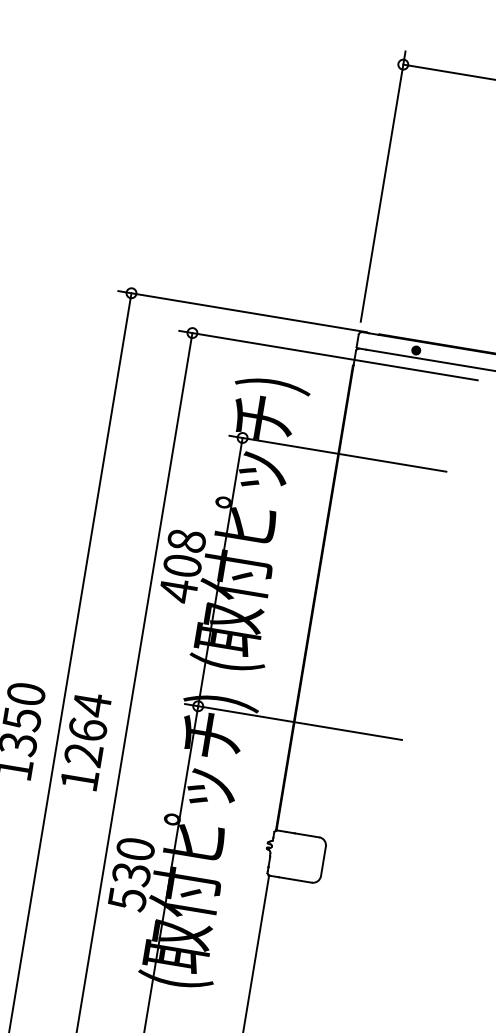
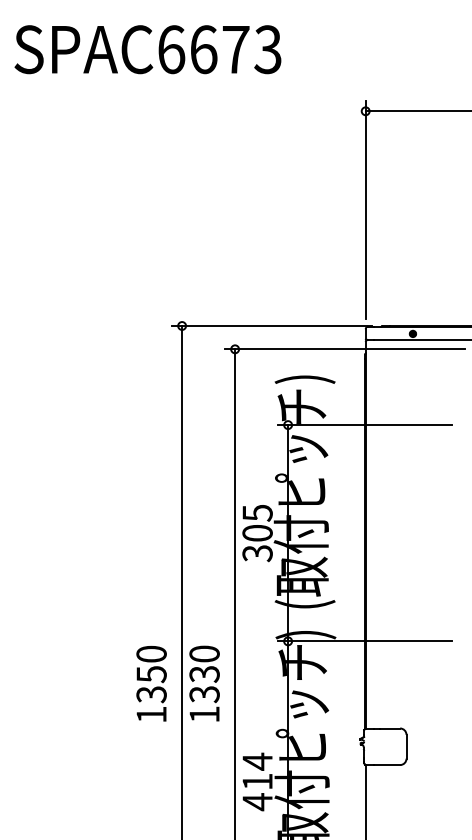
text: (182, 566) -> (257, 533), 408 -> 305
text: (87, 730) -> (204, 674), 1264 -> 1330
text: (131, 873) -> (257, 781), 530 -> 414

